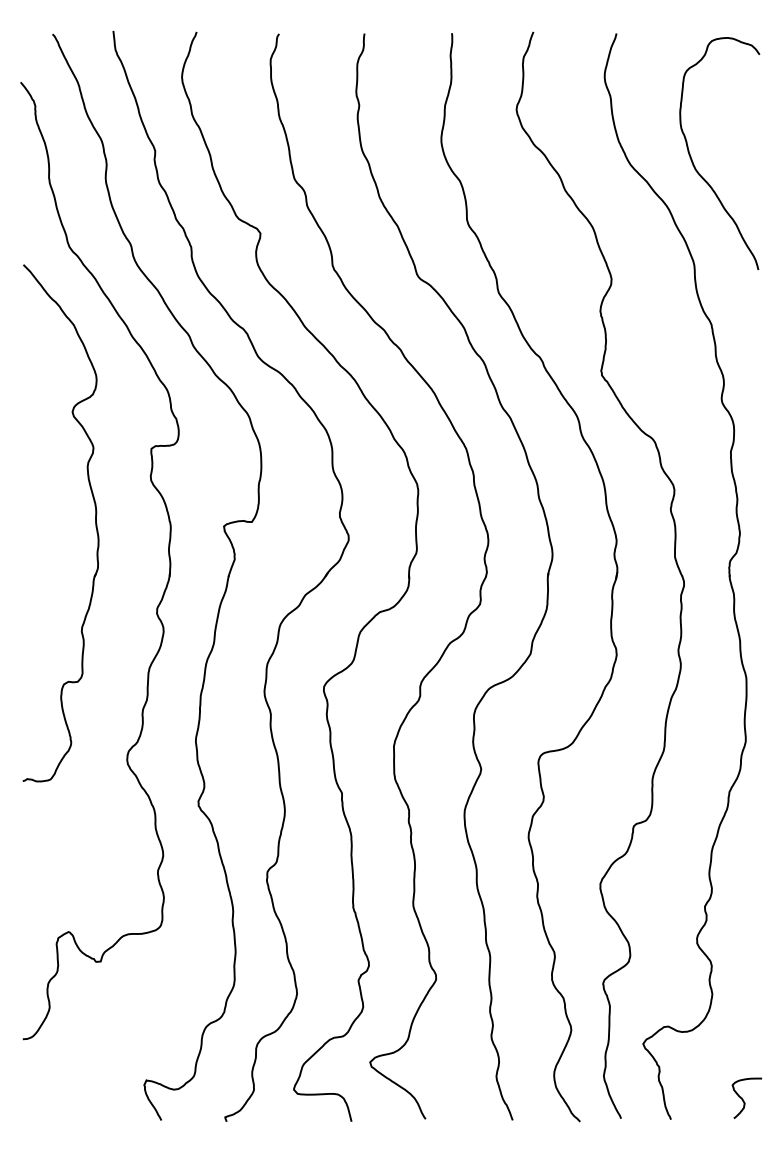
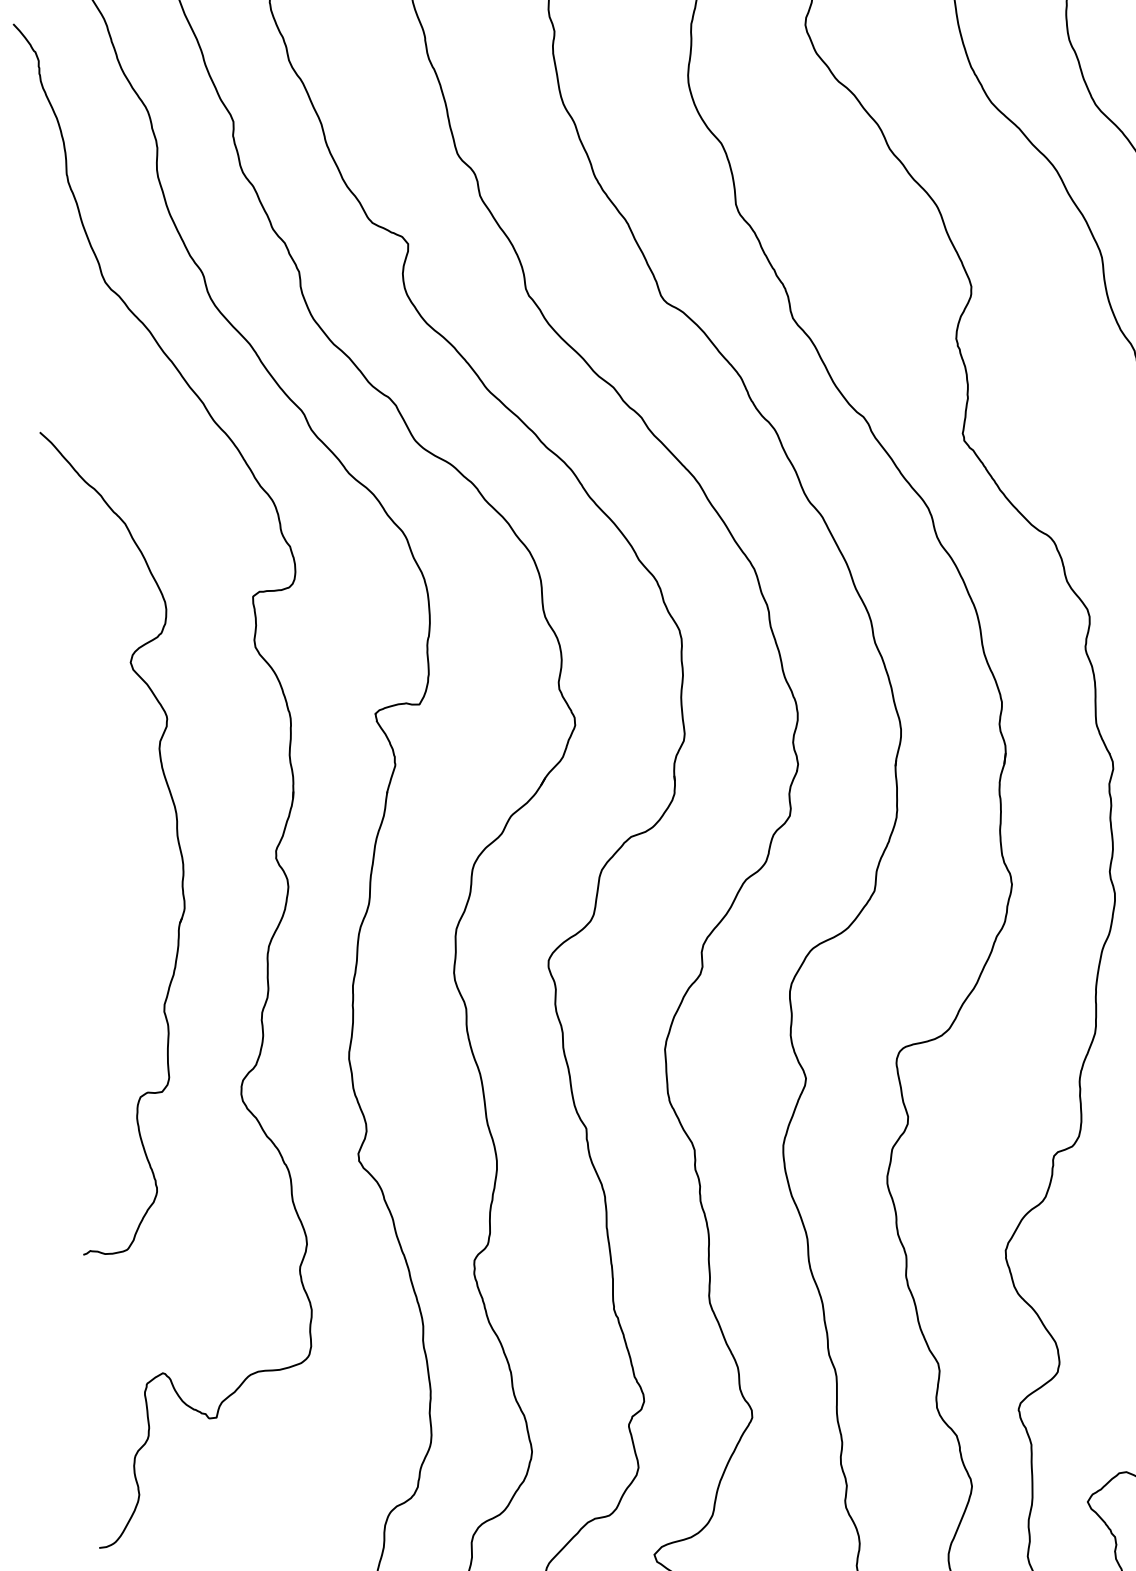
part: (95, 523) -> (176, 838), moved

